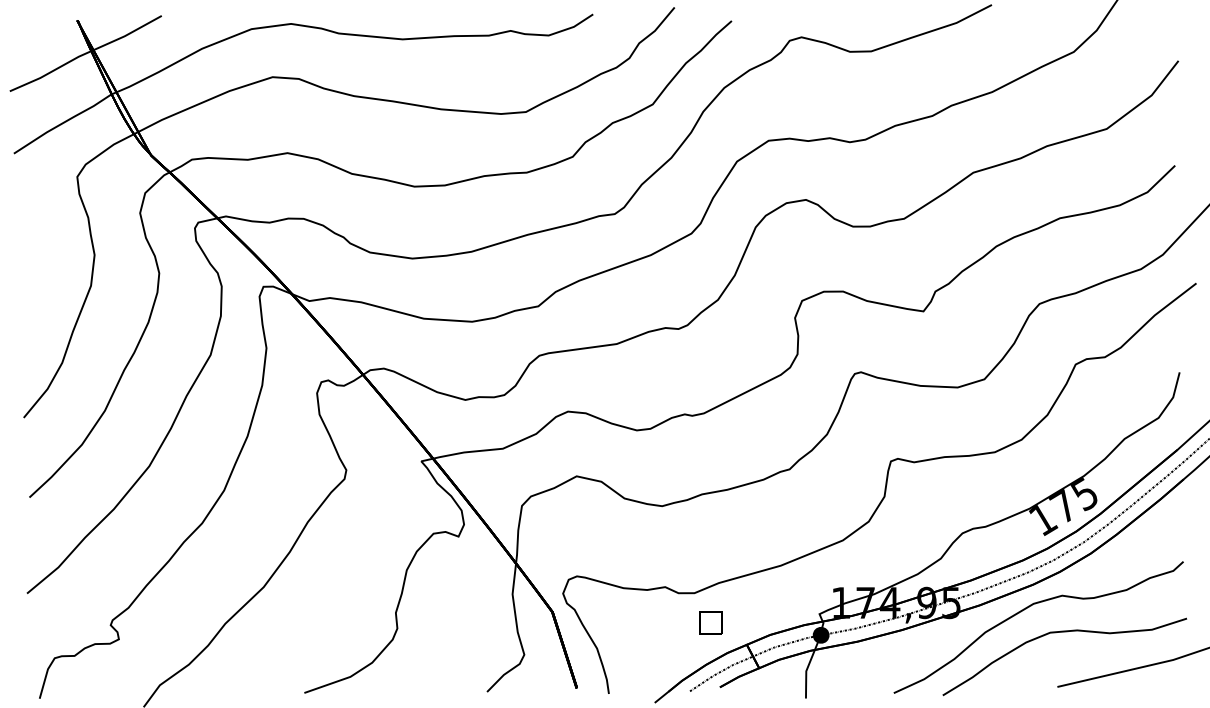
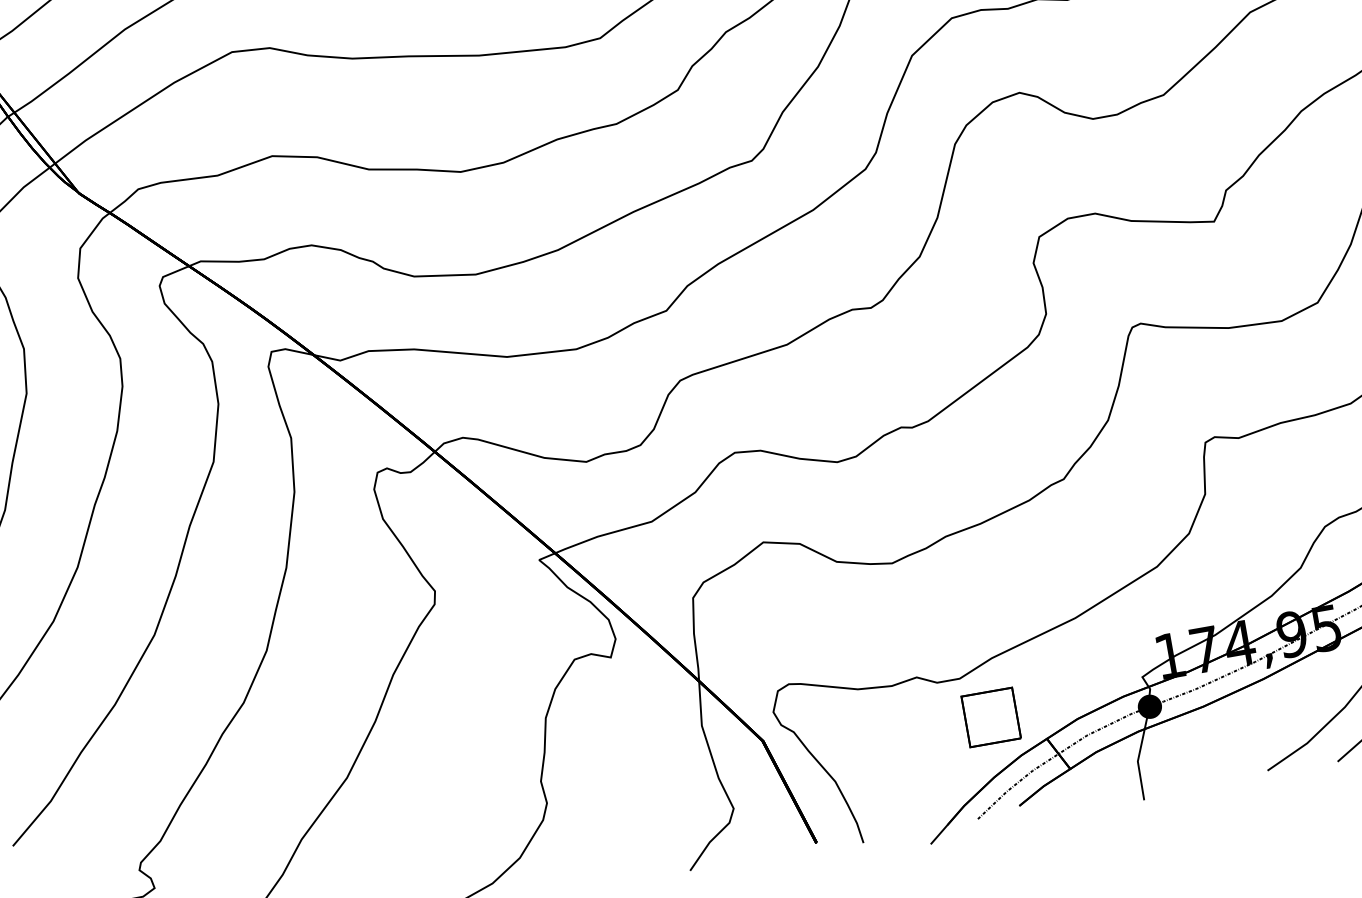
part: (710, 622) -> (989, 716), size x1.6

